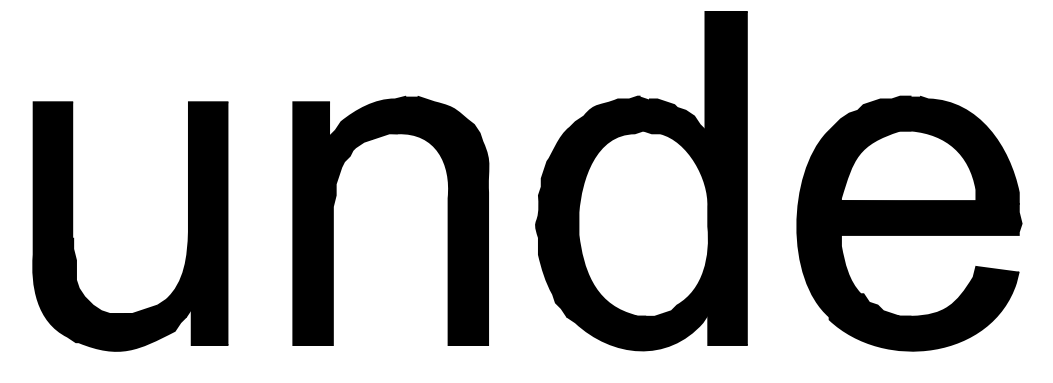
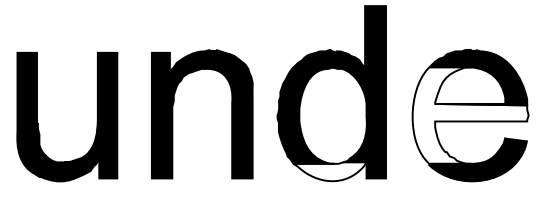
fill: (909, 223) -> (470, 115), removed
fill: (636, 331) -> (329, 171), removed

